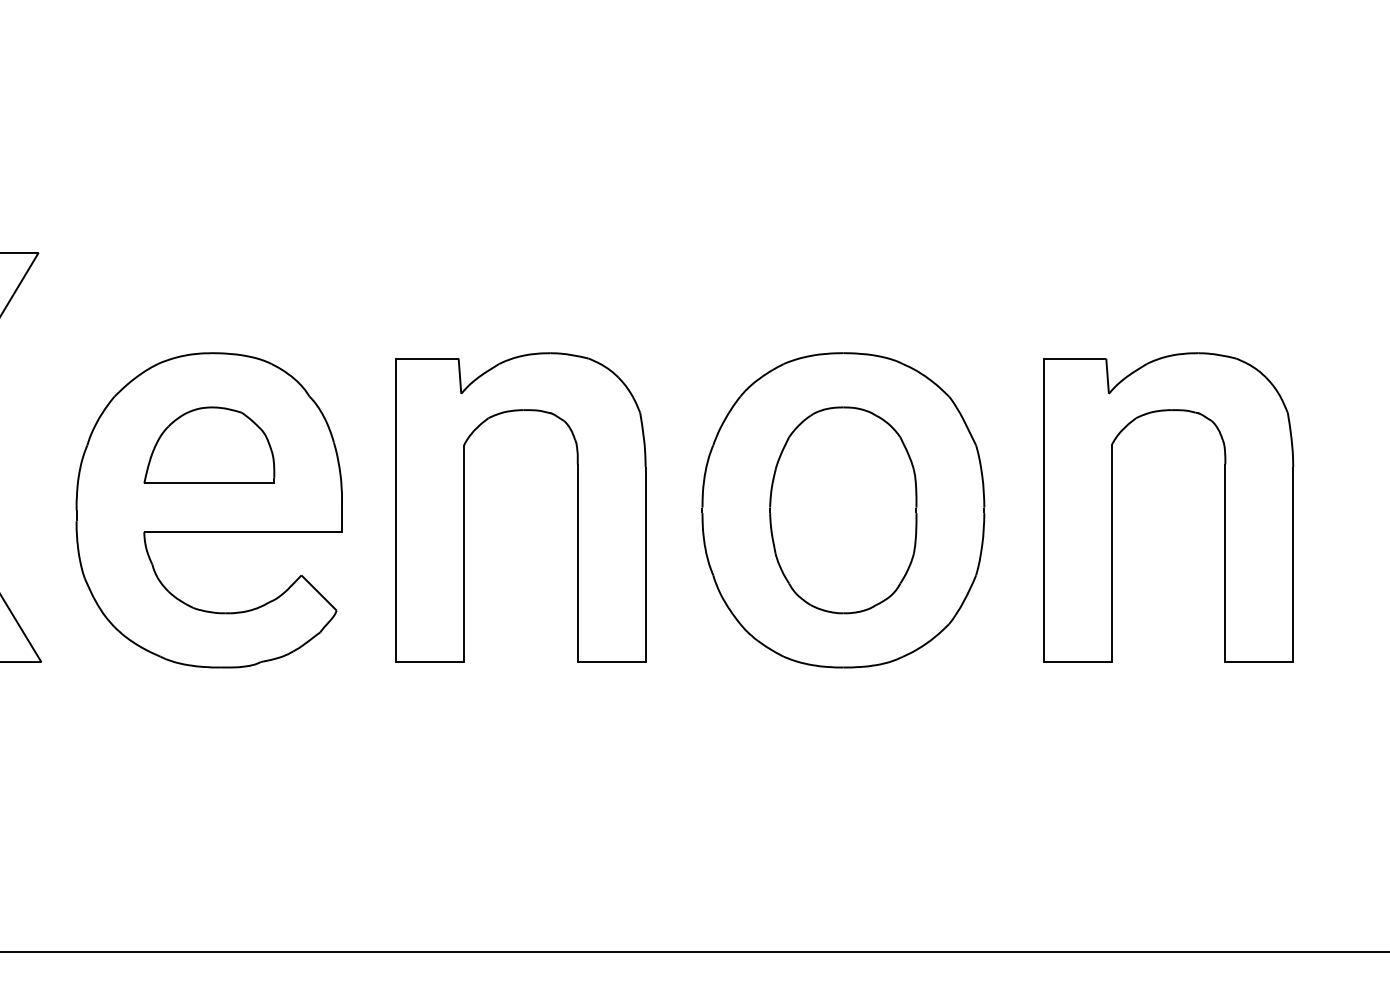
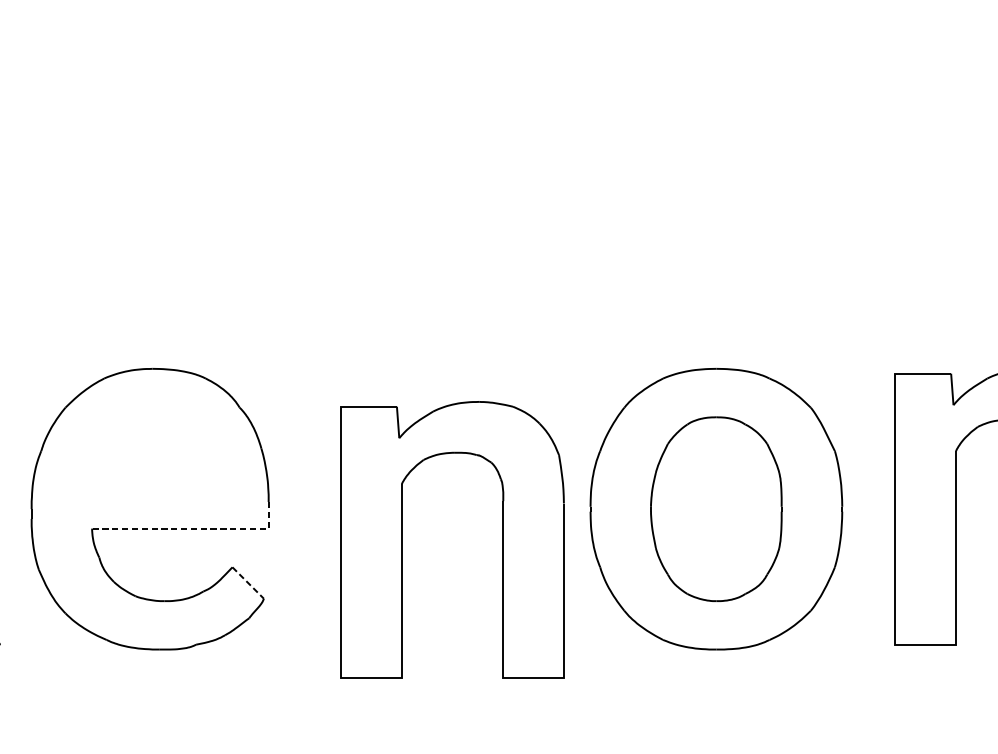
part: (209, 444) -> (150, 450), removed
part: (464, 507) -> (402, 539), moved
line: (258, 532) -> (194, 528), solid -> dashed
line: (319, 593) -> (248, 583), solid -> dashed

